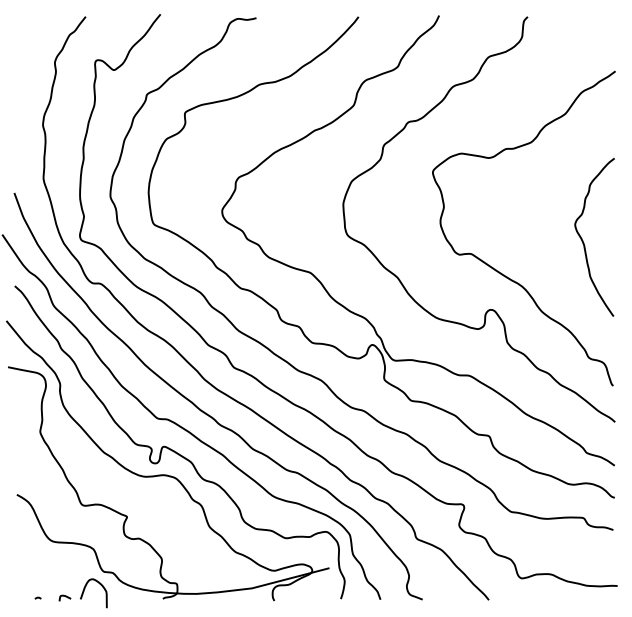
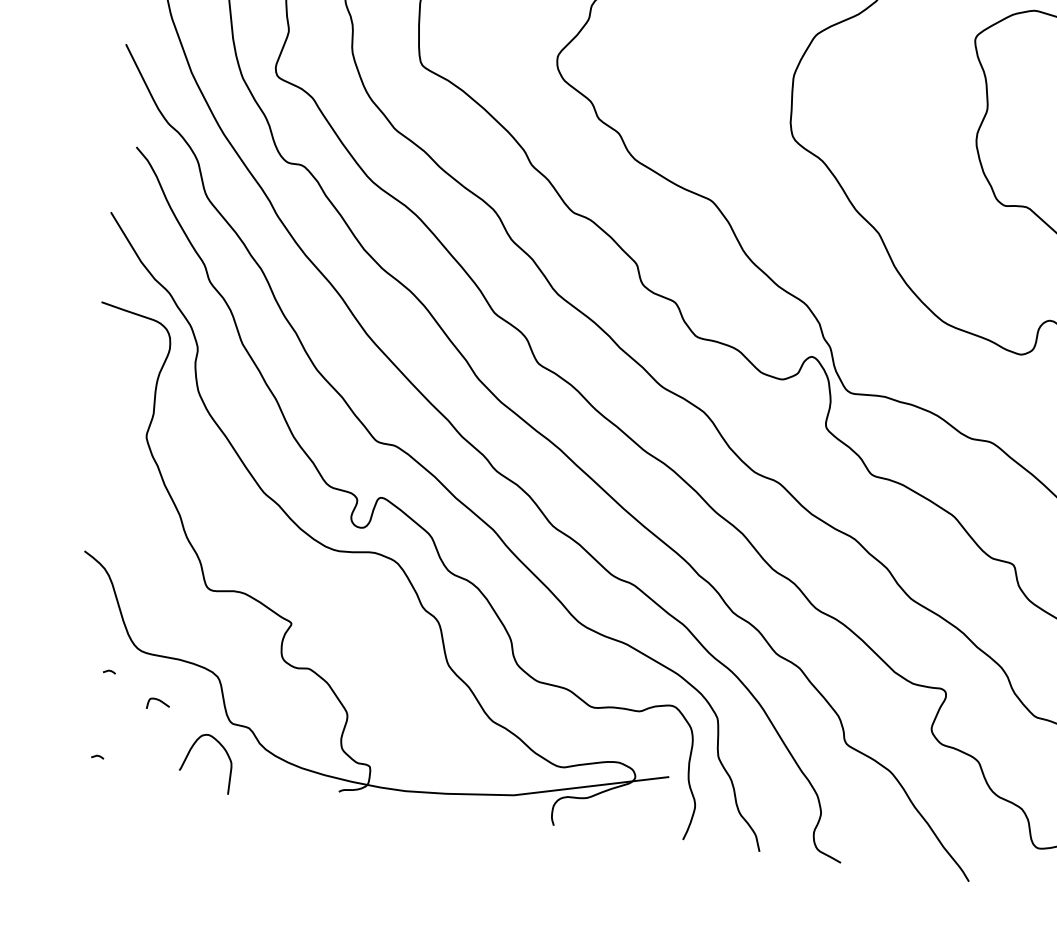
line: (37, 553) -> (108, 670), added
curve: (64, 596) -> (157, 700), moved

